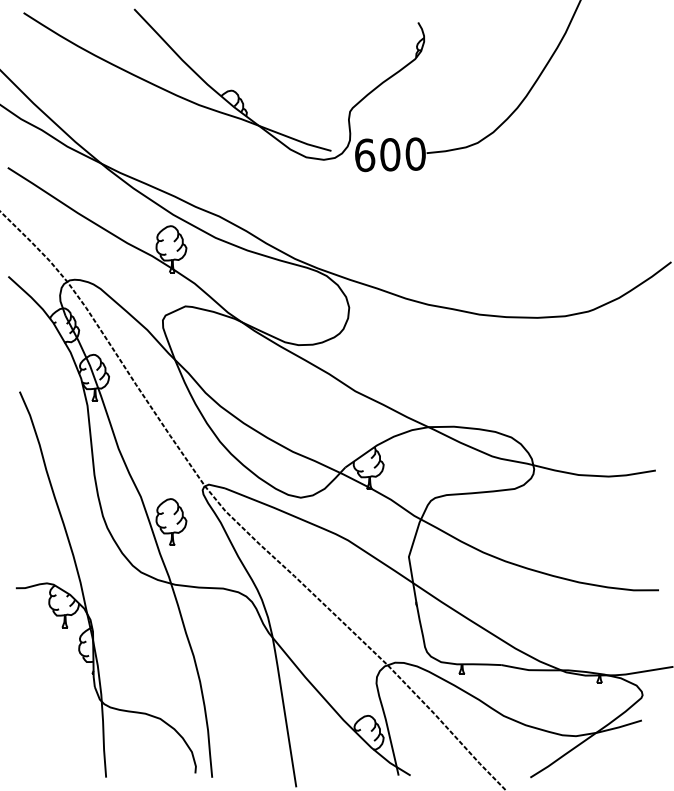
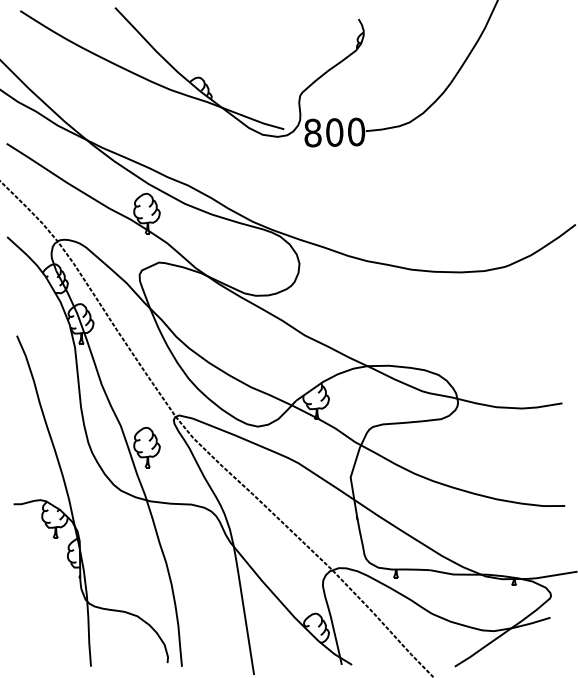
text: (364, 154) -> (312, 132), 600 -> 800

